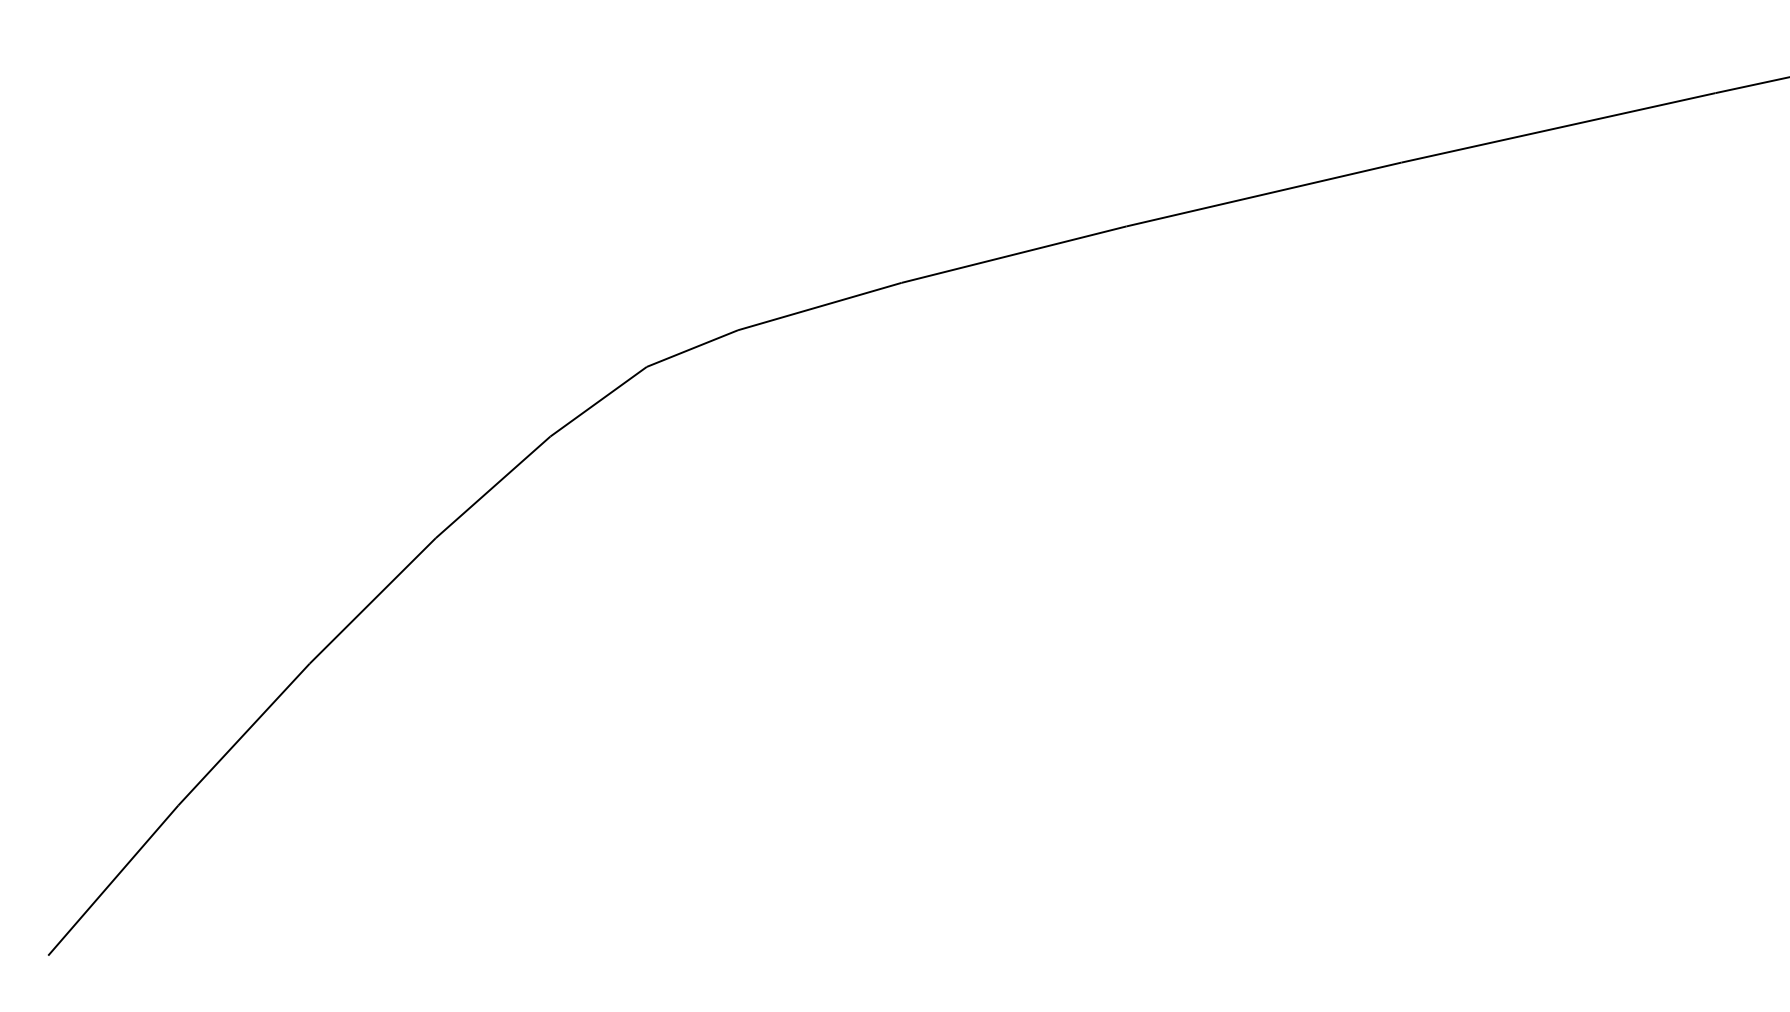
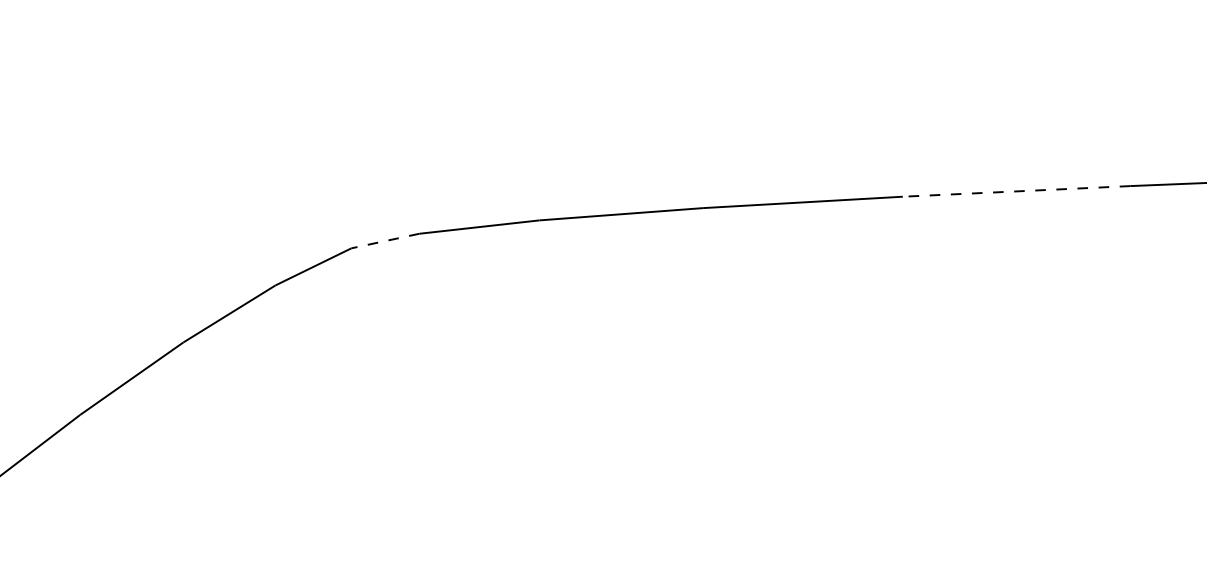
line: (1558, 127) -> (1016, 191), solid -> dashed
line: (691, 348) -> (384, 240), solid -> dashed

